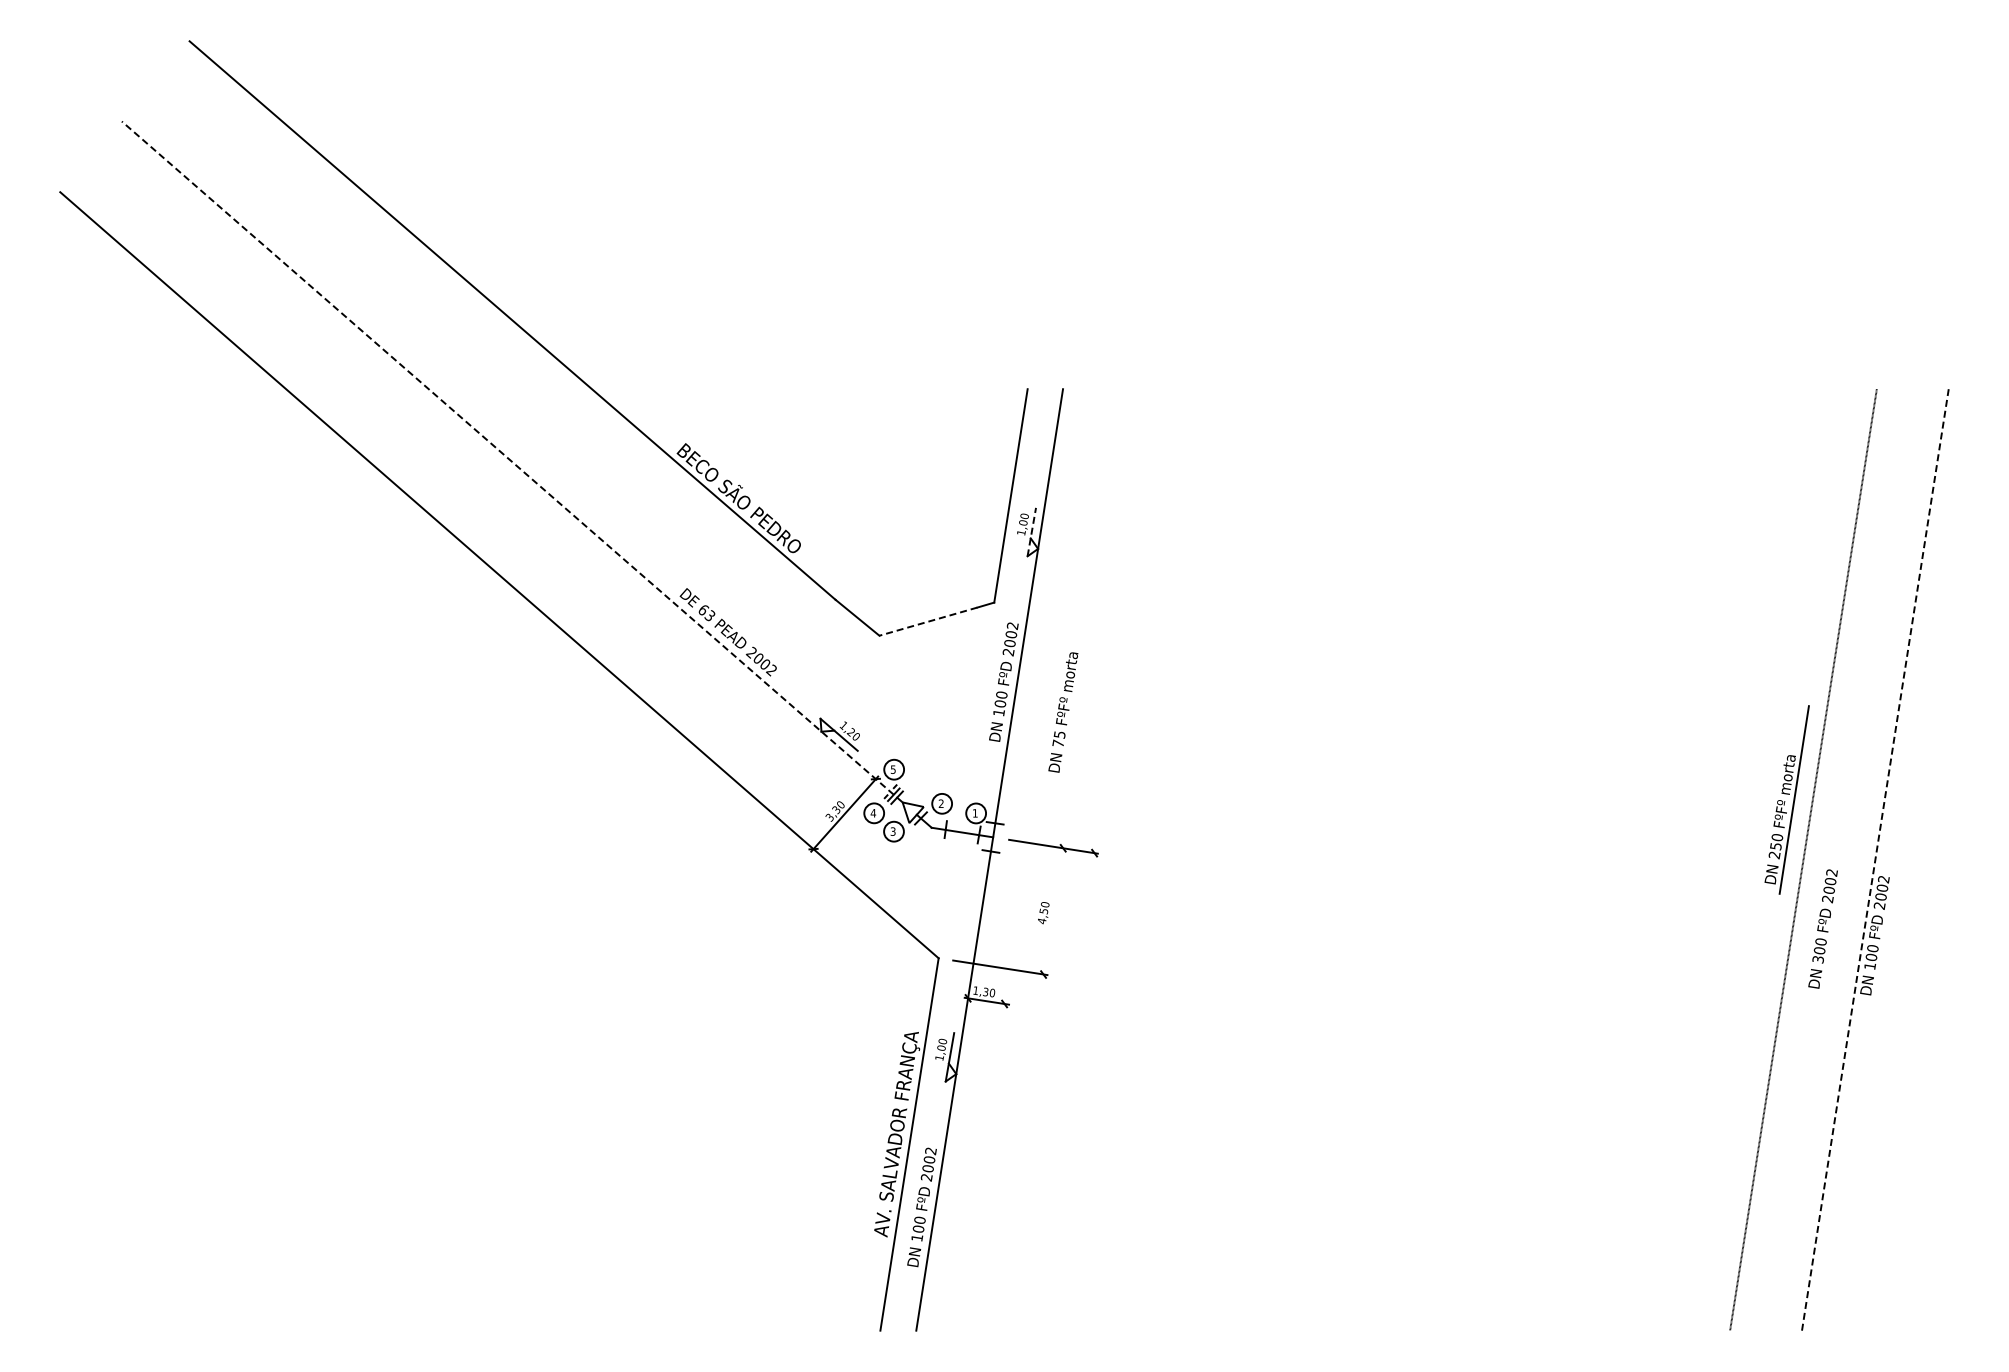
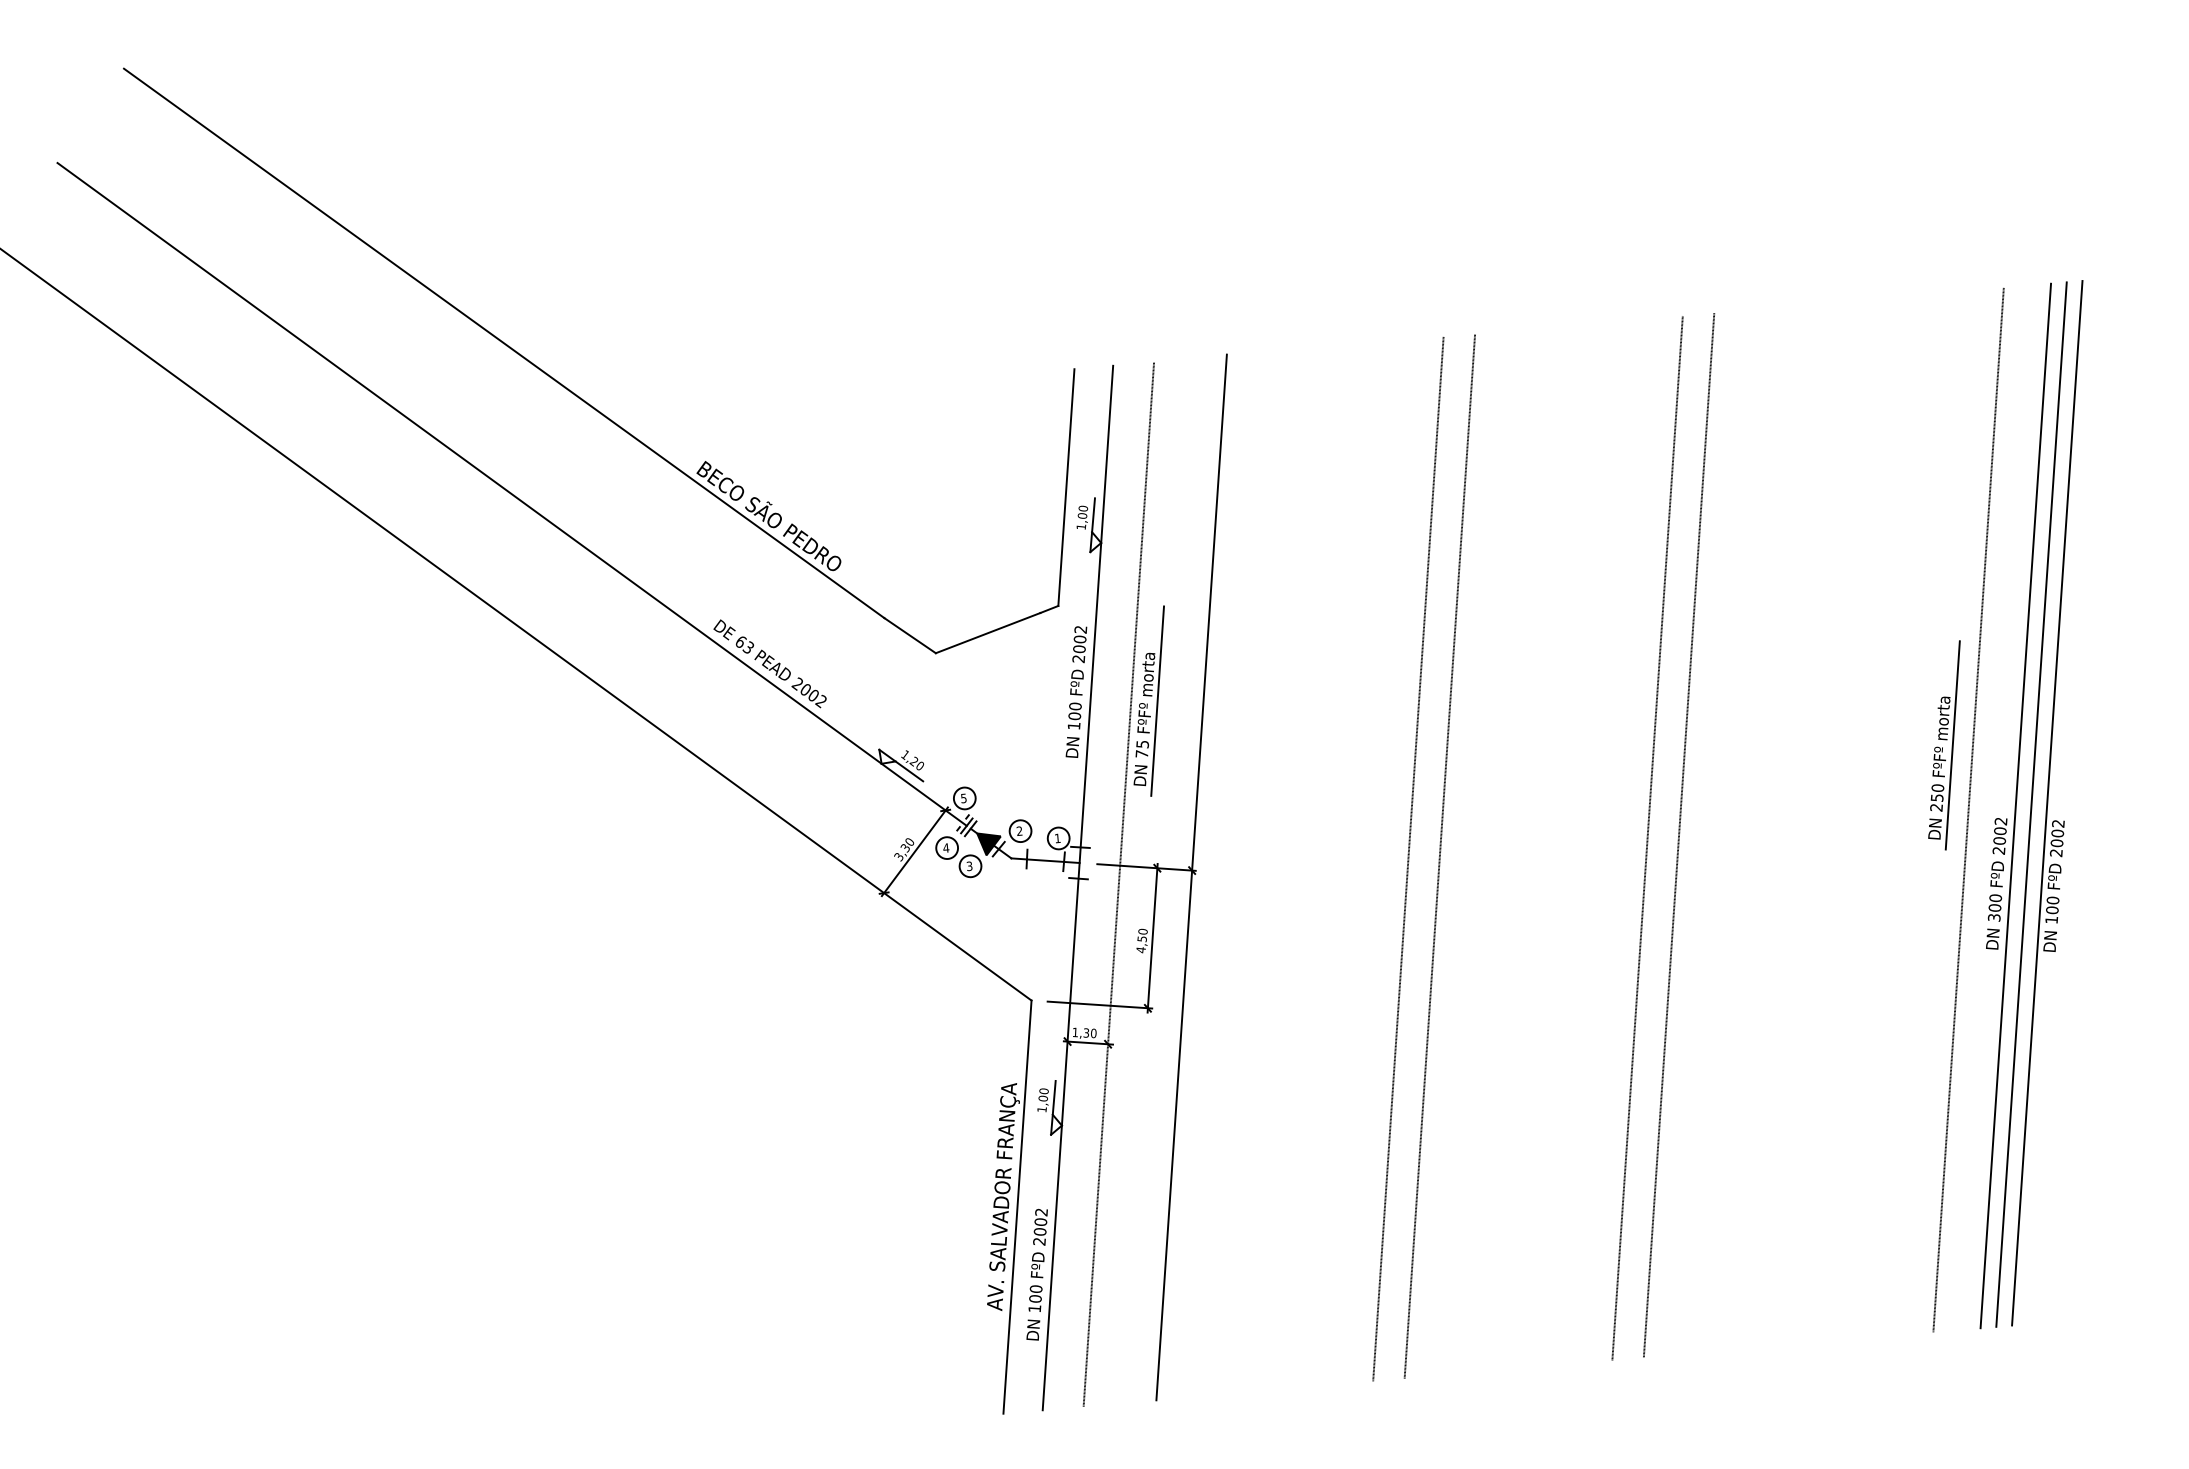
line: (507, 457) -> (511, 493), dashed -> solid
line: (1031, 532) -> (1092, 525), dashed -> solid
line: (928, 621) -> (988, 632), dashed -> solid
line: (1076, 696) -> (1157, 700), added
fill: (912, 812) -> (988, 843), added
line: (1026, 859) -> (1118, 884), added
line: (1093, 859) -> (1191, 877), added
line: (1291, 859) -> (1408, 858), added
line: (1320, 859) -> (1439, 855), added
line: (1509, 859) -> (1646, 837), added
line: (1538, 859) -> (1678, 835), added
line: (1846, 859) -> (2015, 805), added
line: (1860, 859) -> (2030, 804), added
line: (1875, 859) -> (2047, 802), dashed -> solid
line: (1052, 911) -> (1151, 938), added

